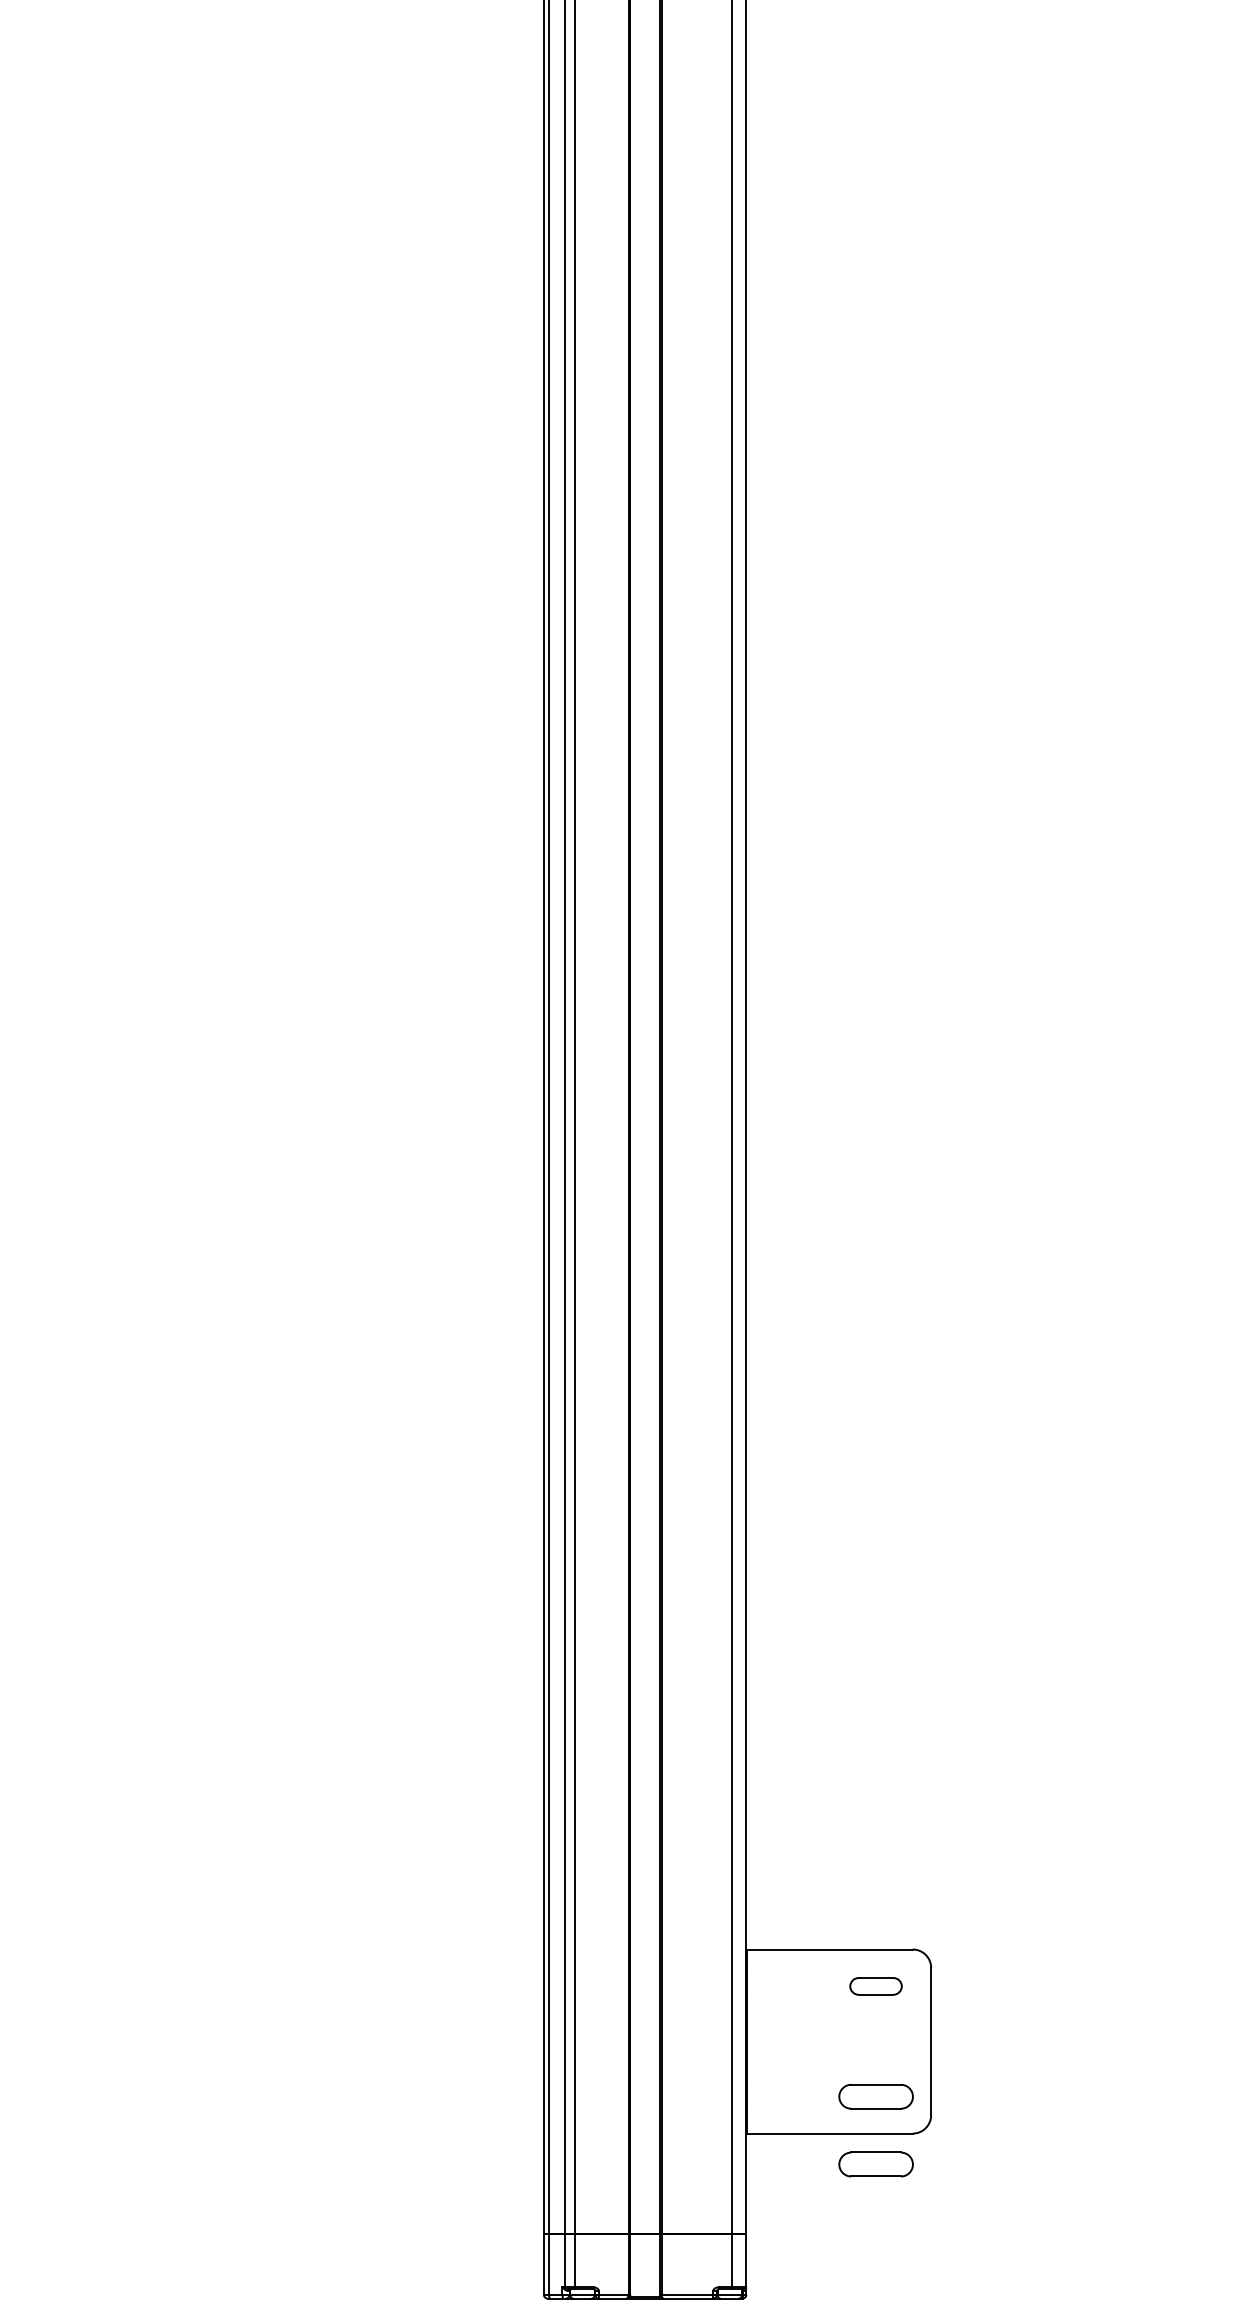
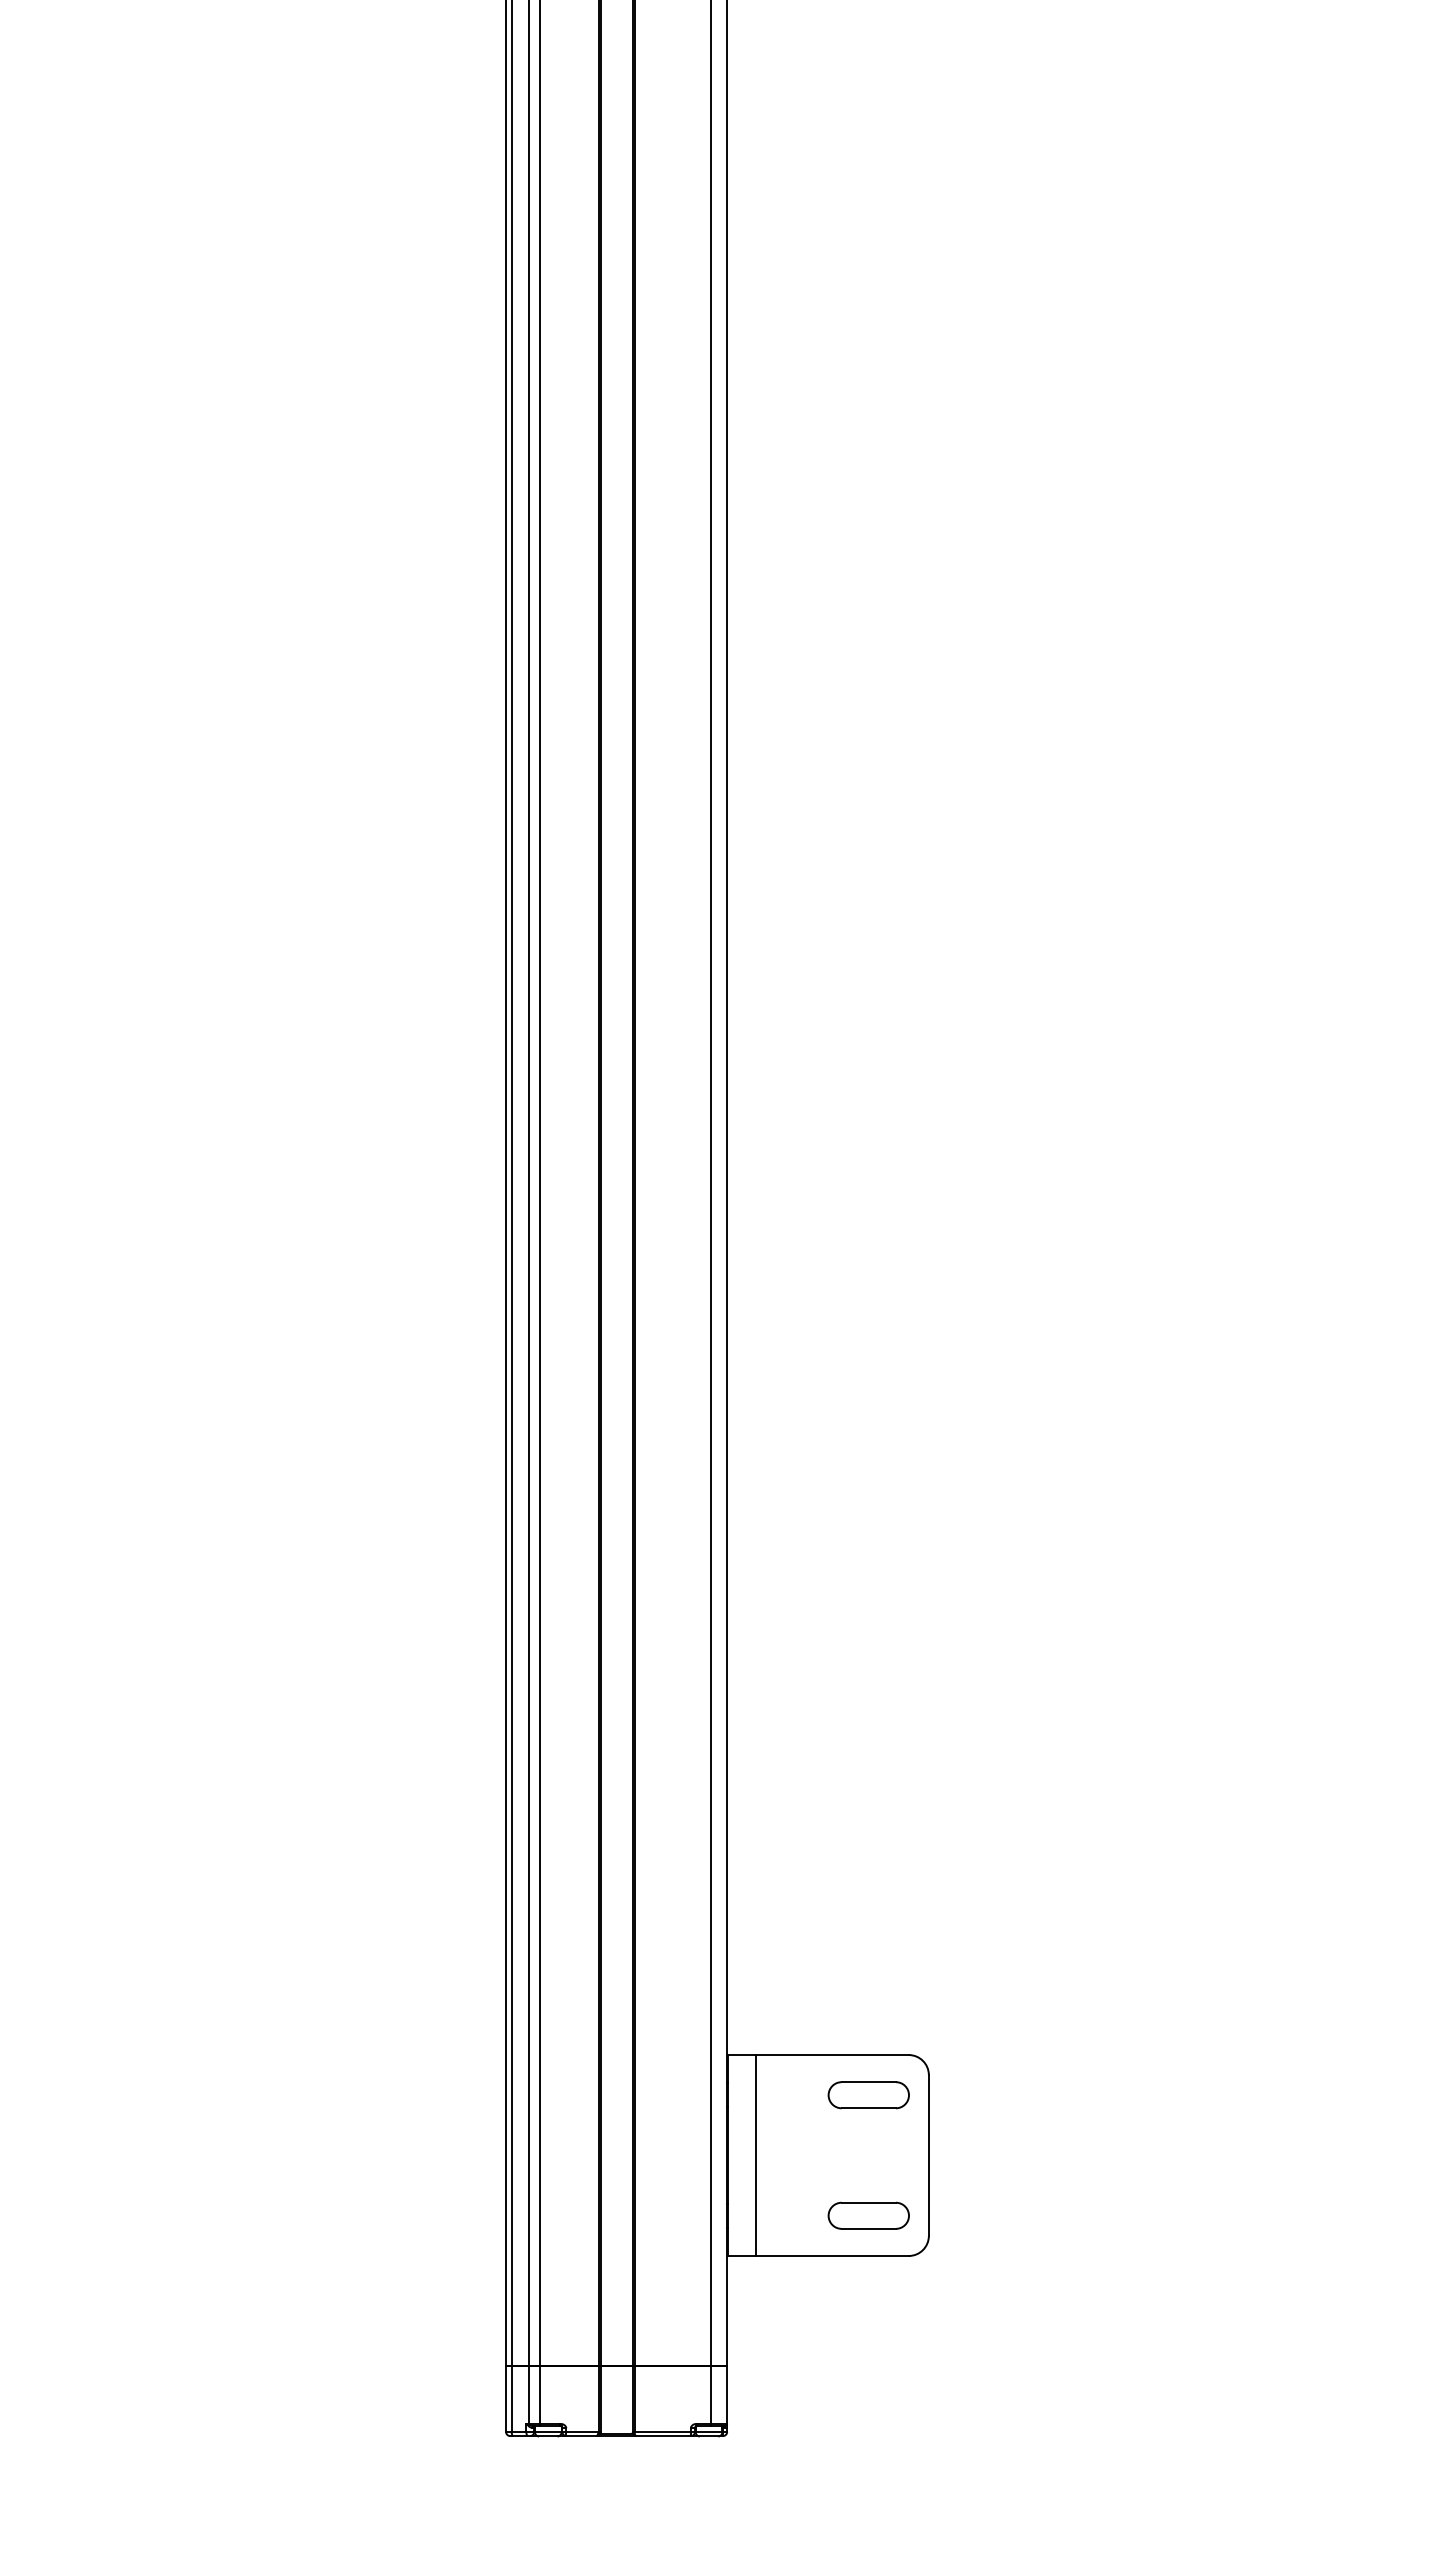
part: (875, 1986) -> (868, 2095), size x1.43
line: (773, 2041) -> (756, 2155), added
part: (875, 2164) -> (868, 2289), removed

